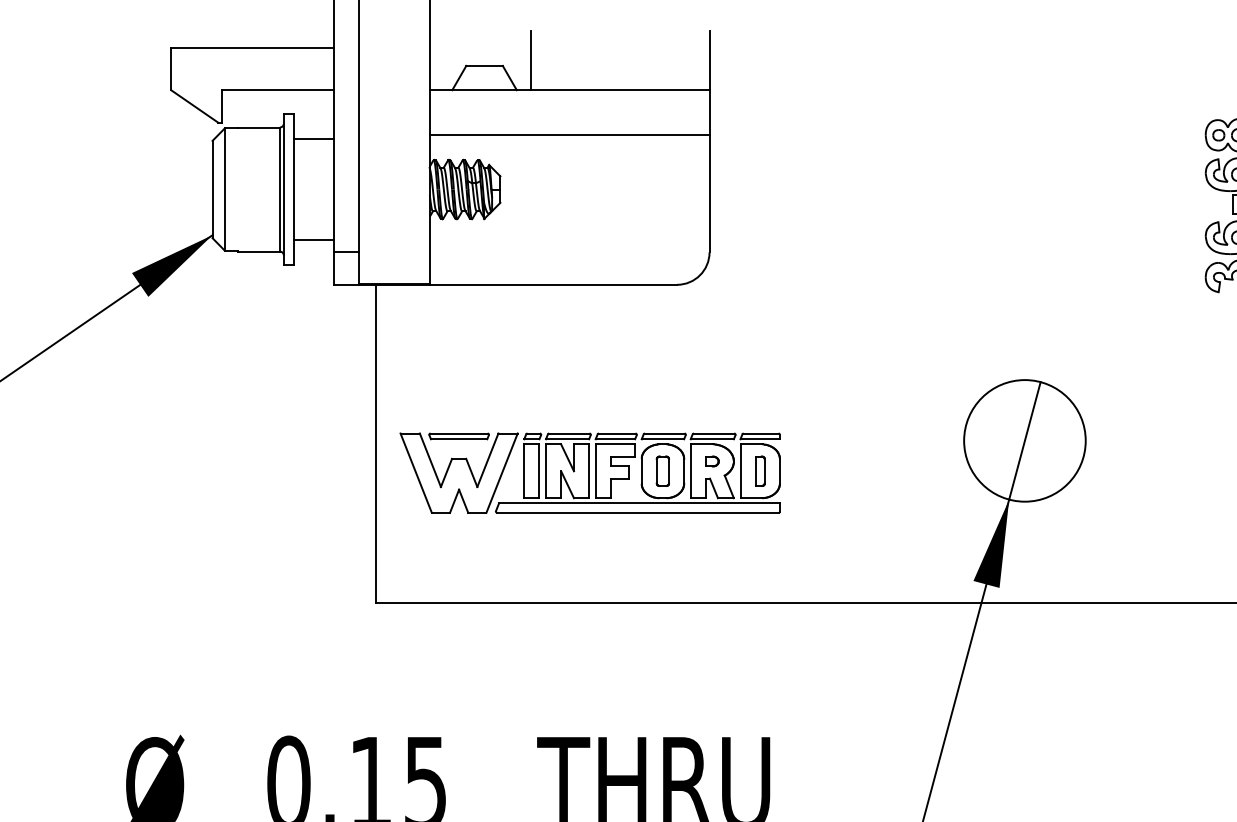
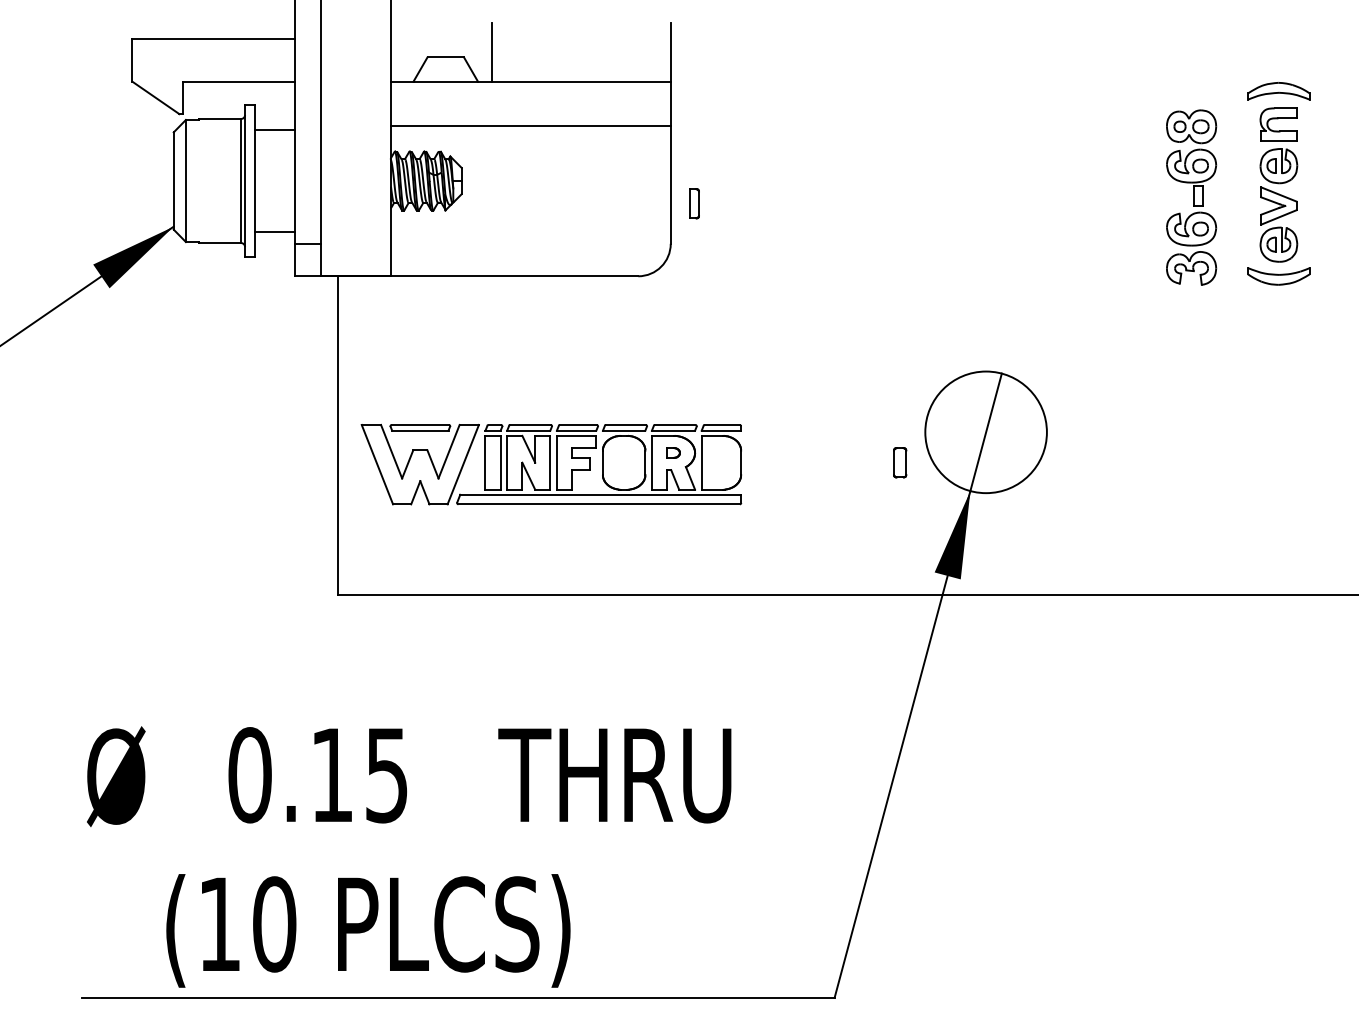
part: (663, 471) -> (900, 462), moved
part: (760, 471) -> (694, 203), moved

